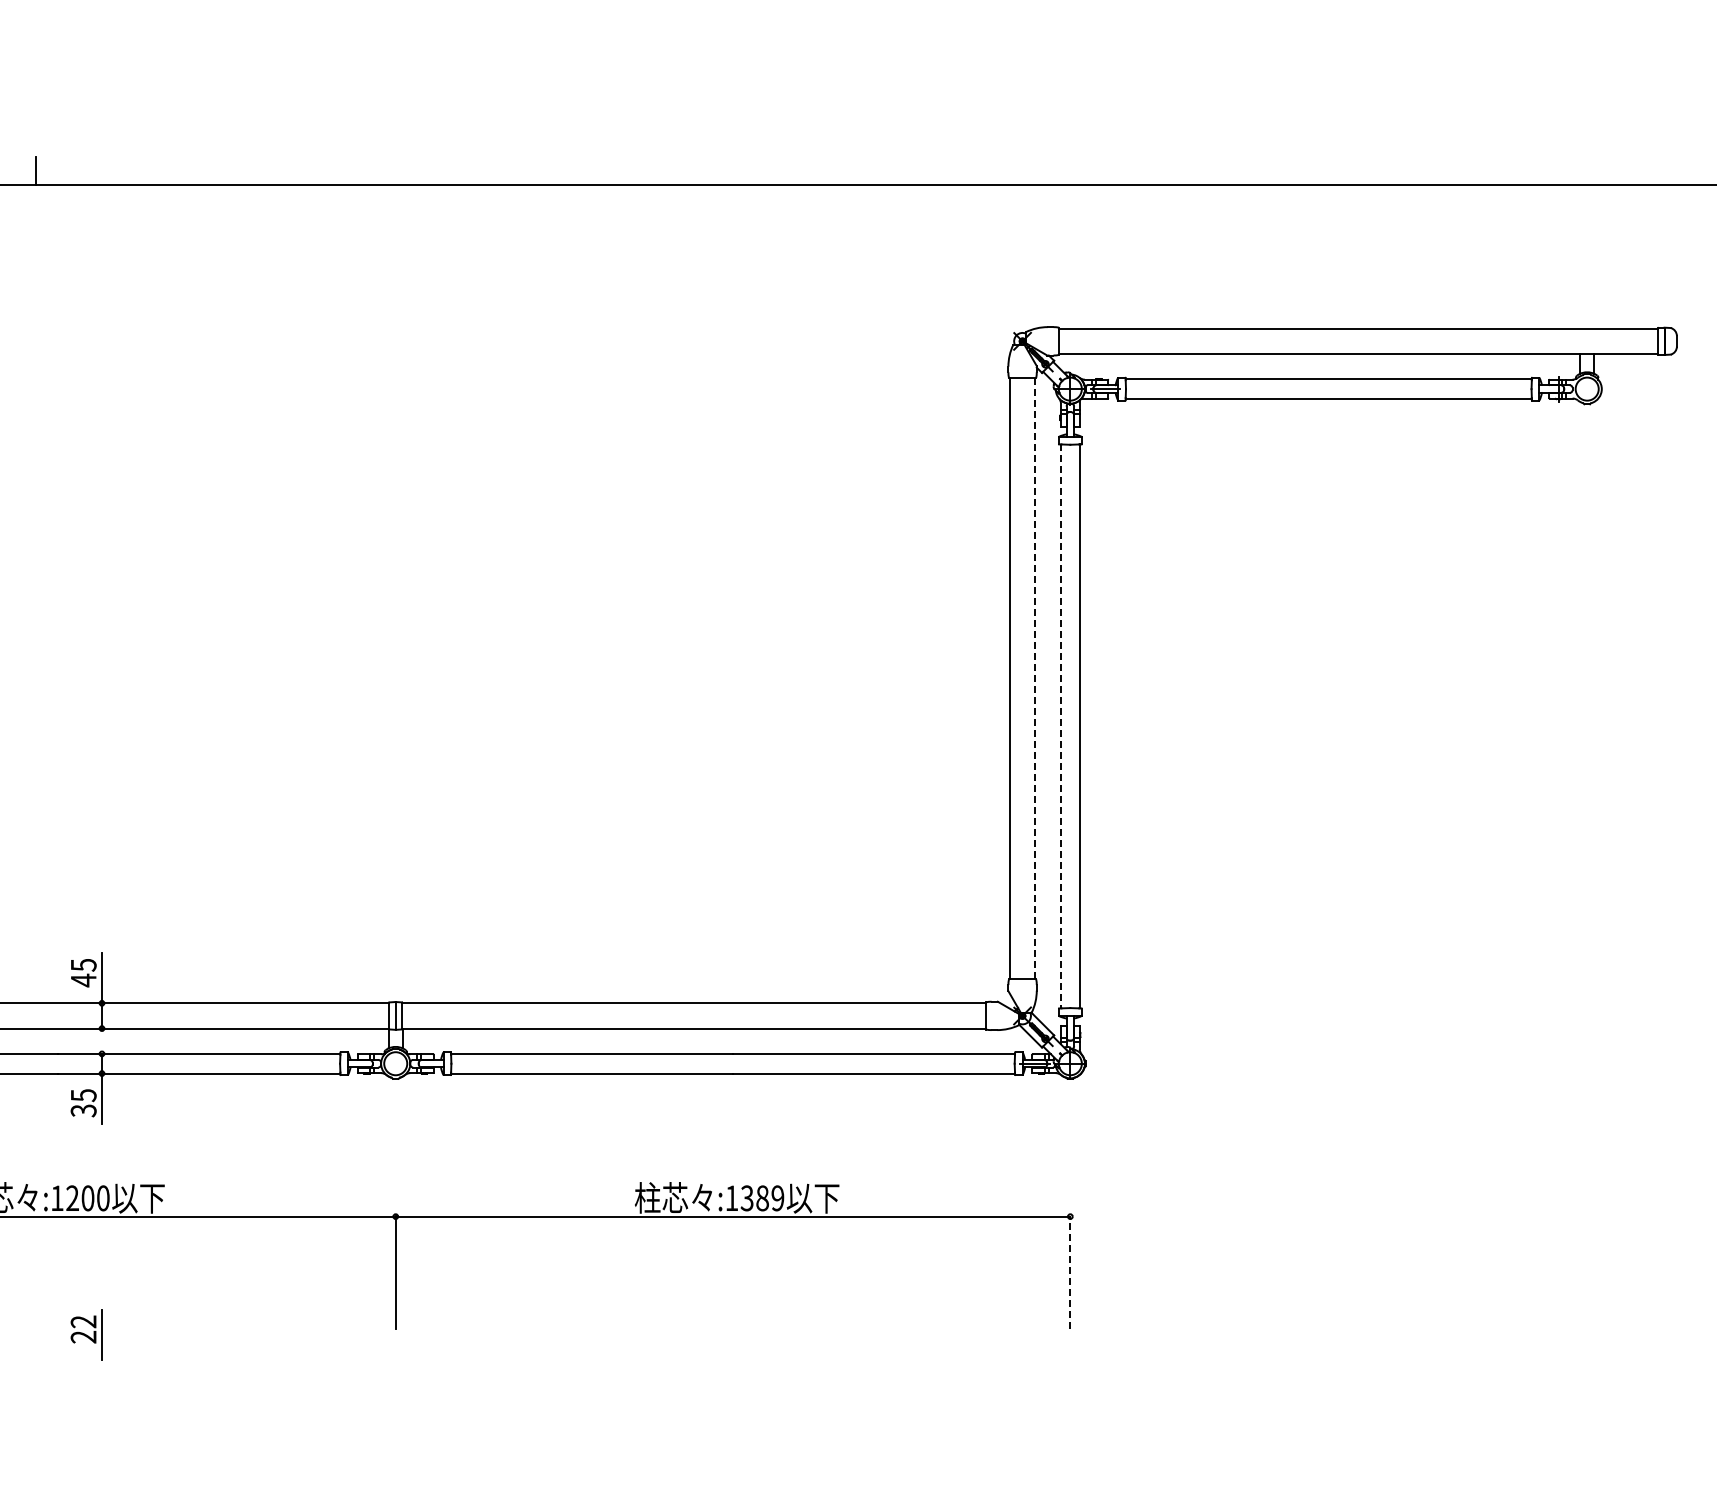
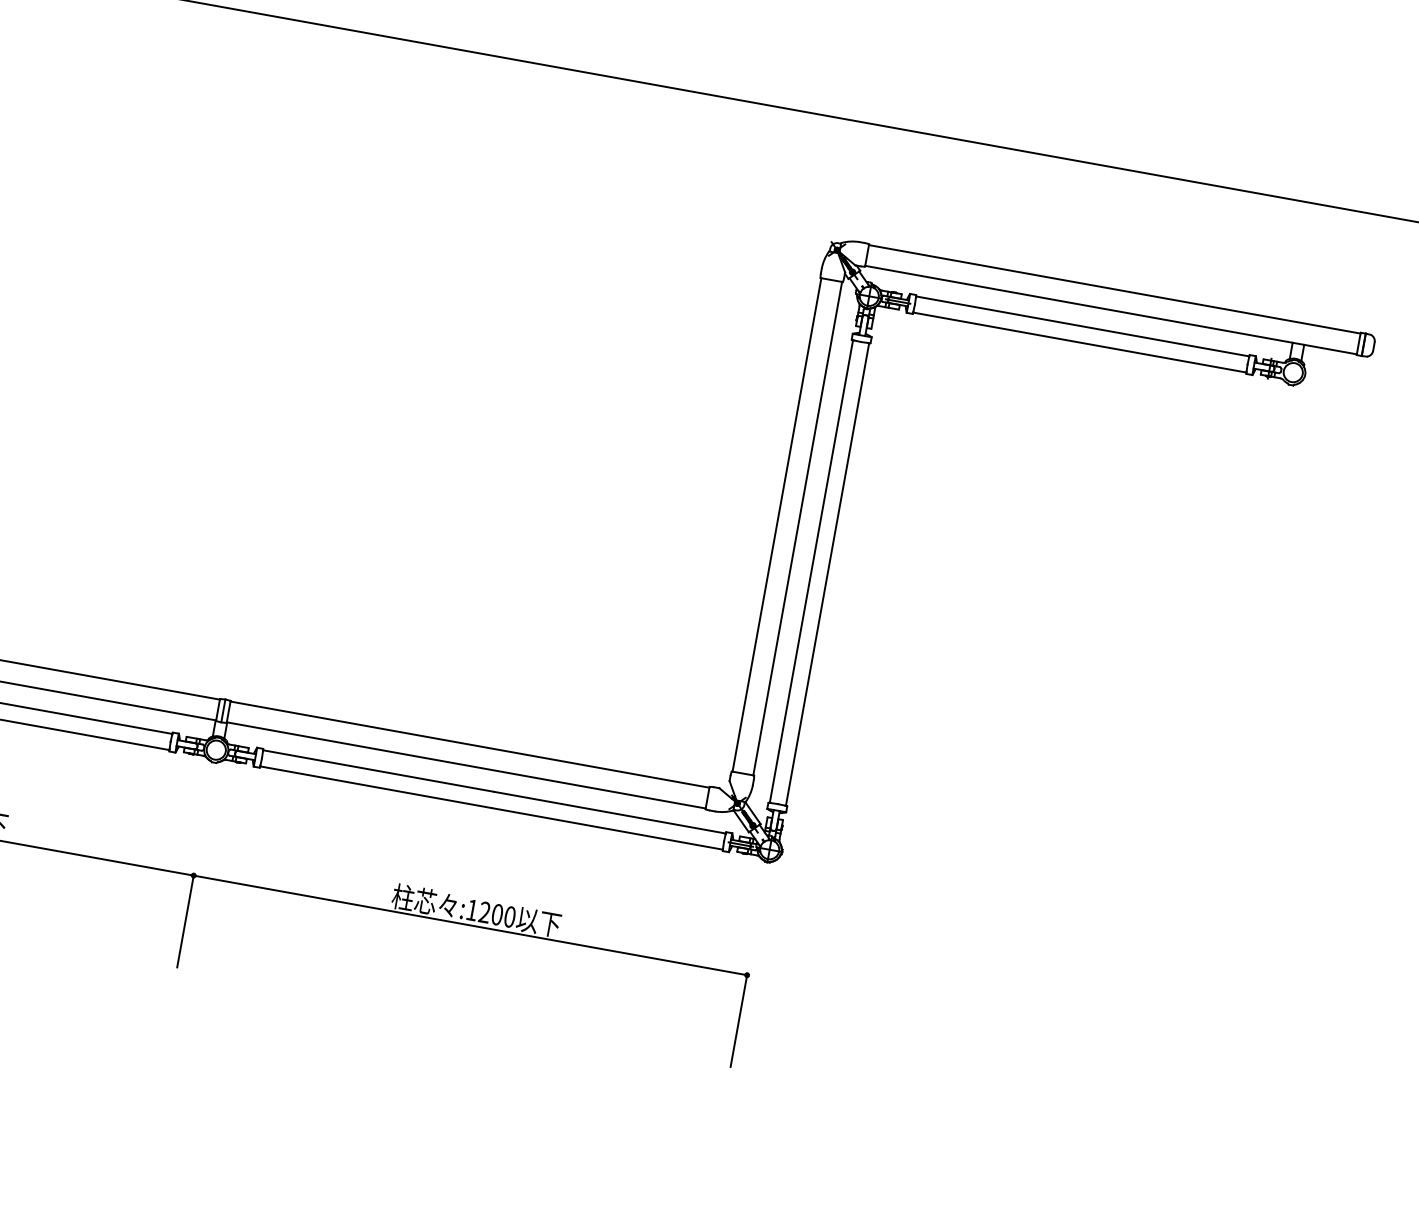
line: (1035, 678) -> (797, 528), dashed -> solid
line: (1060, 726) -> (811, 571), dashed -> solid
text: (762, 1198) -> (497, 914), :1389 -> :1200
line: (1070, 1271) -> (739, 1020), dashed -> solid

